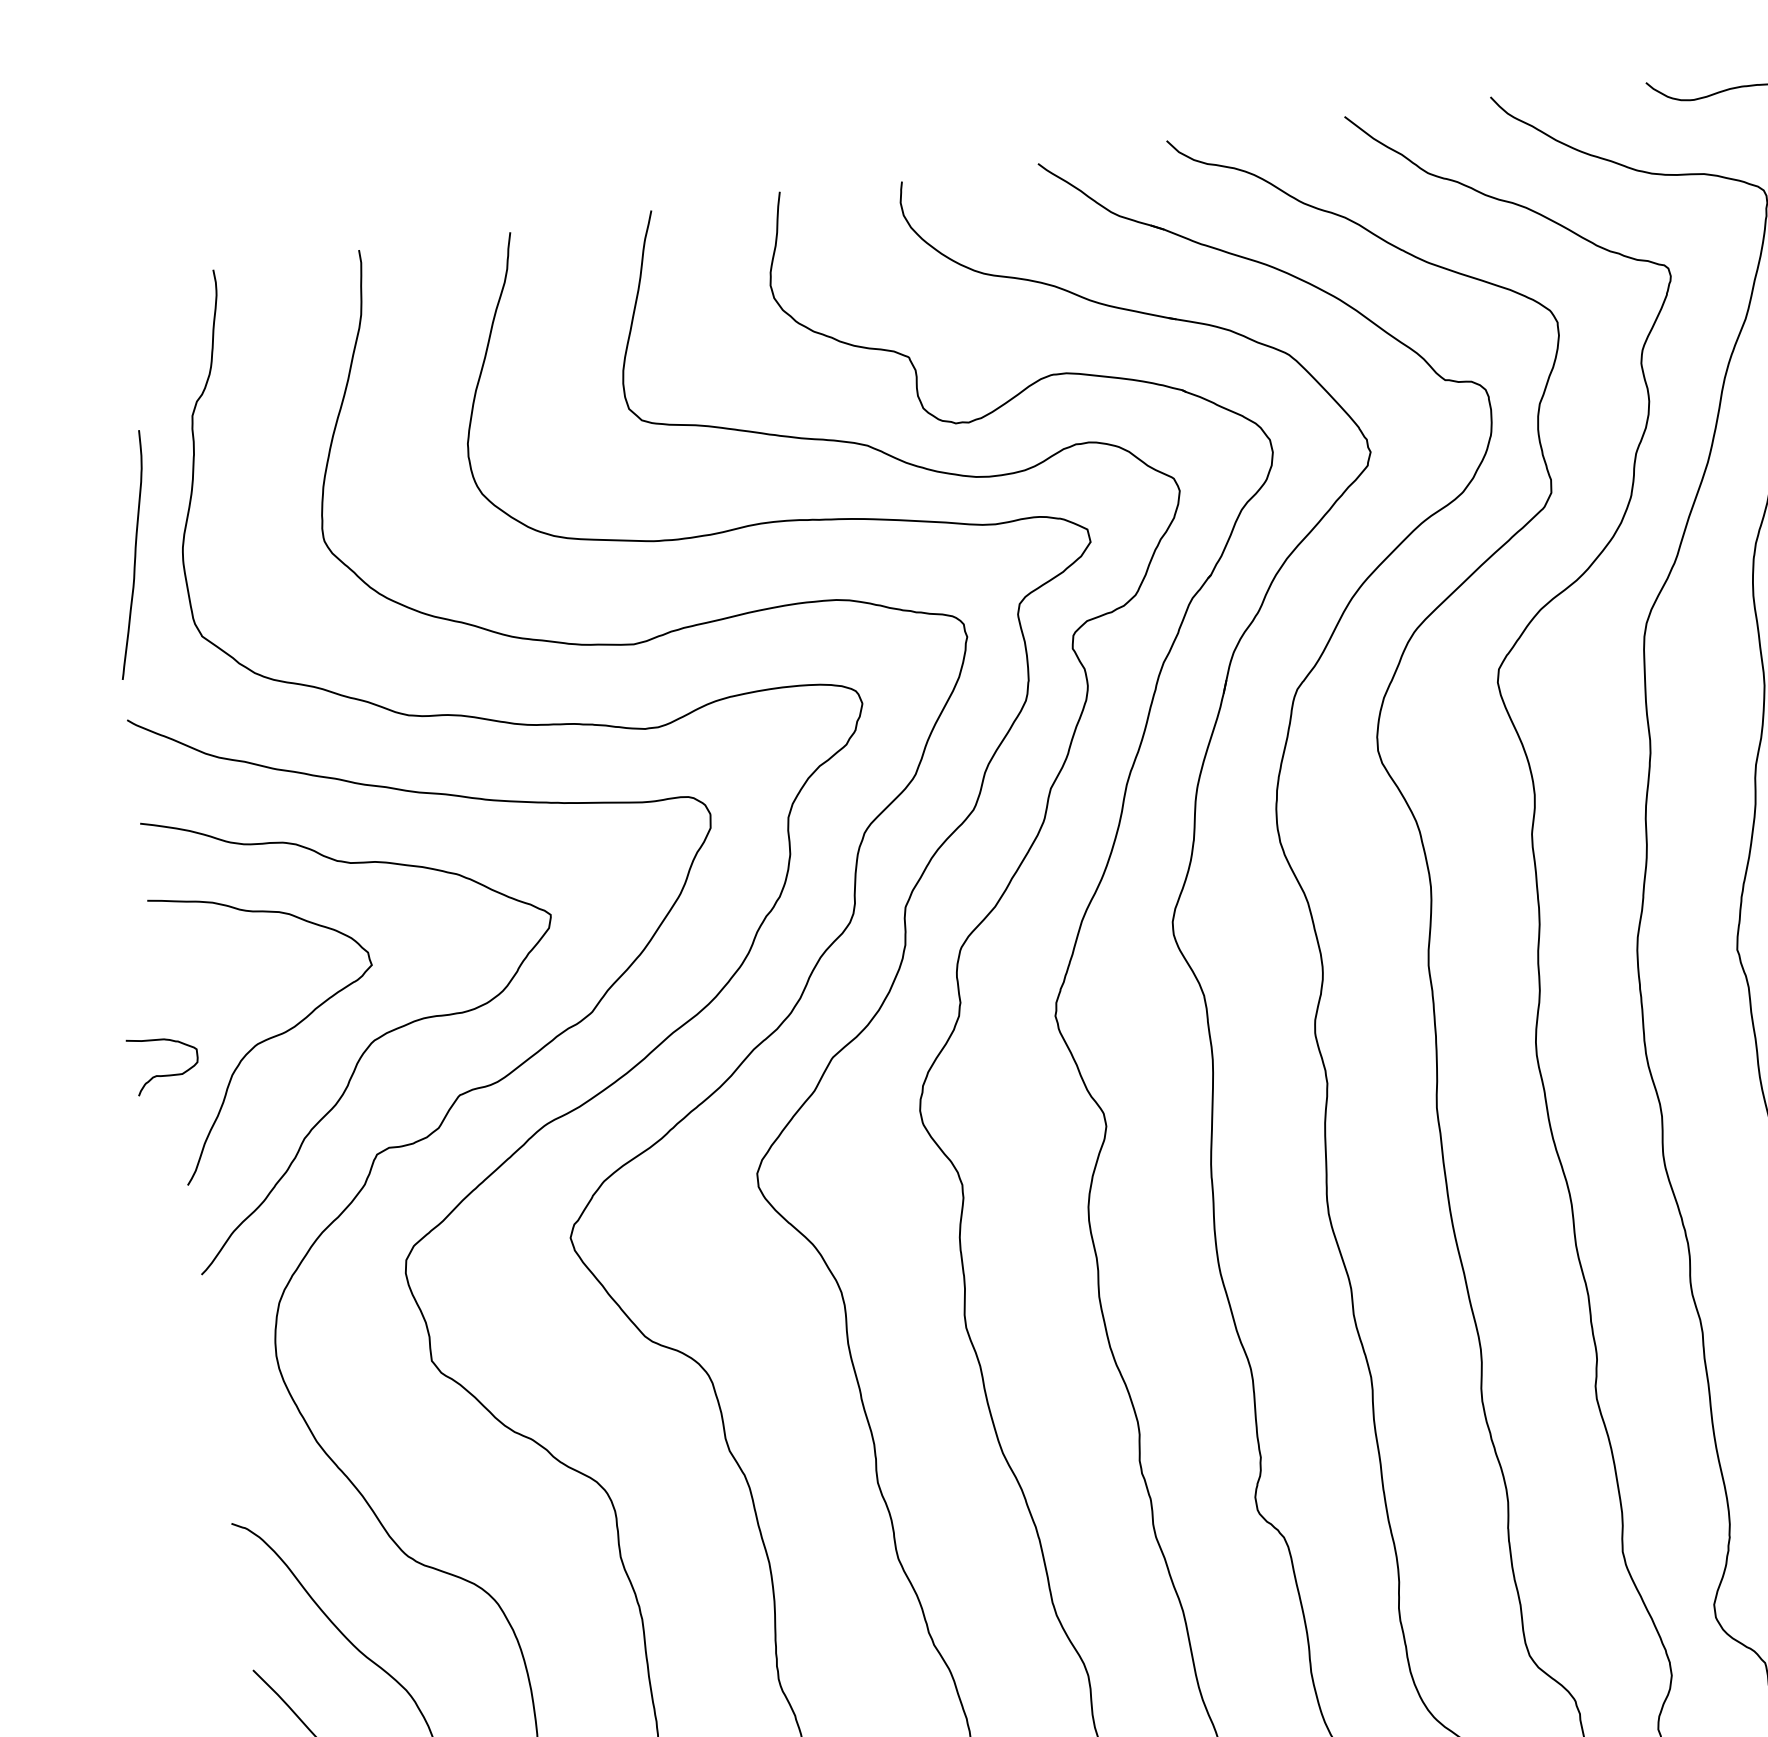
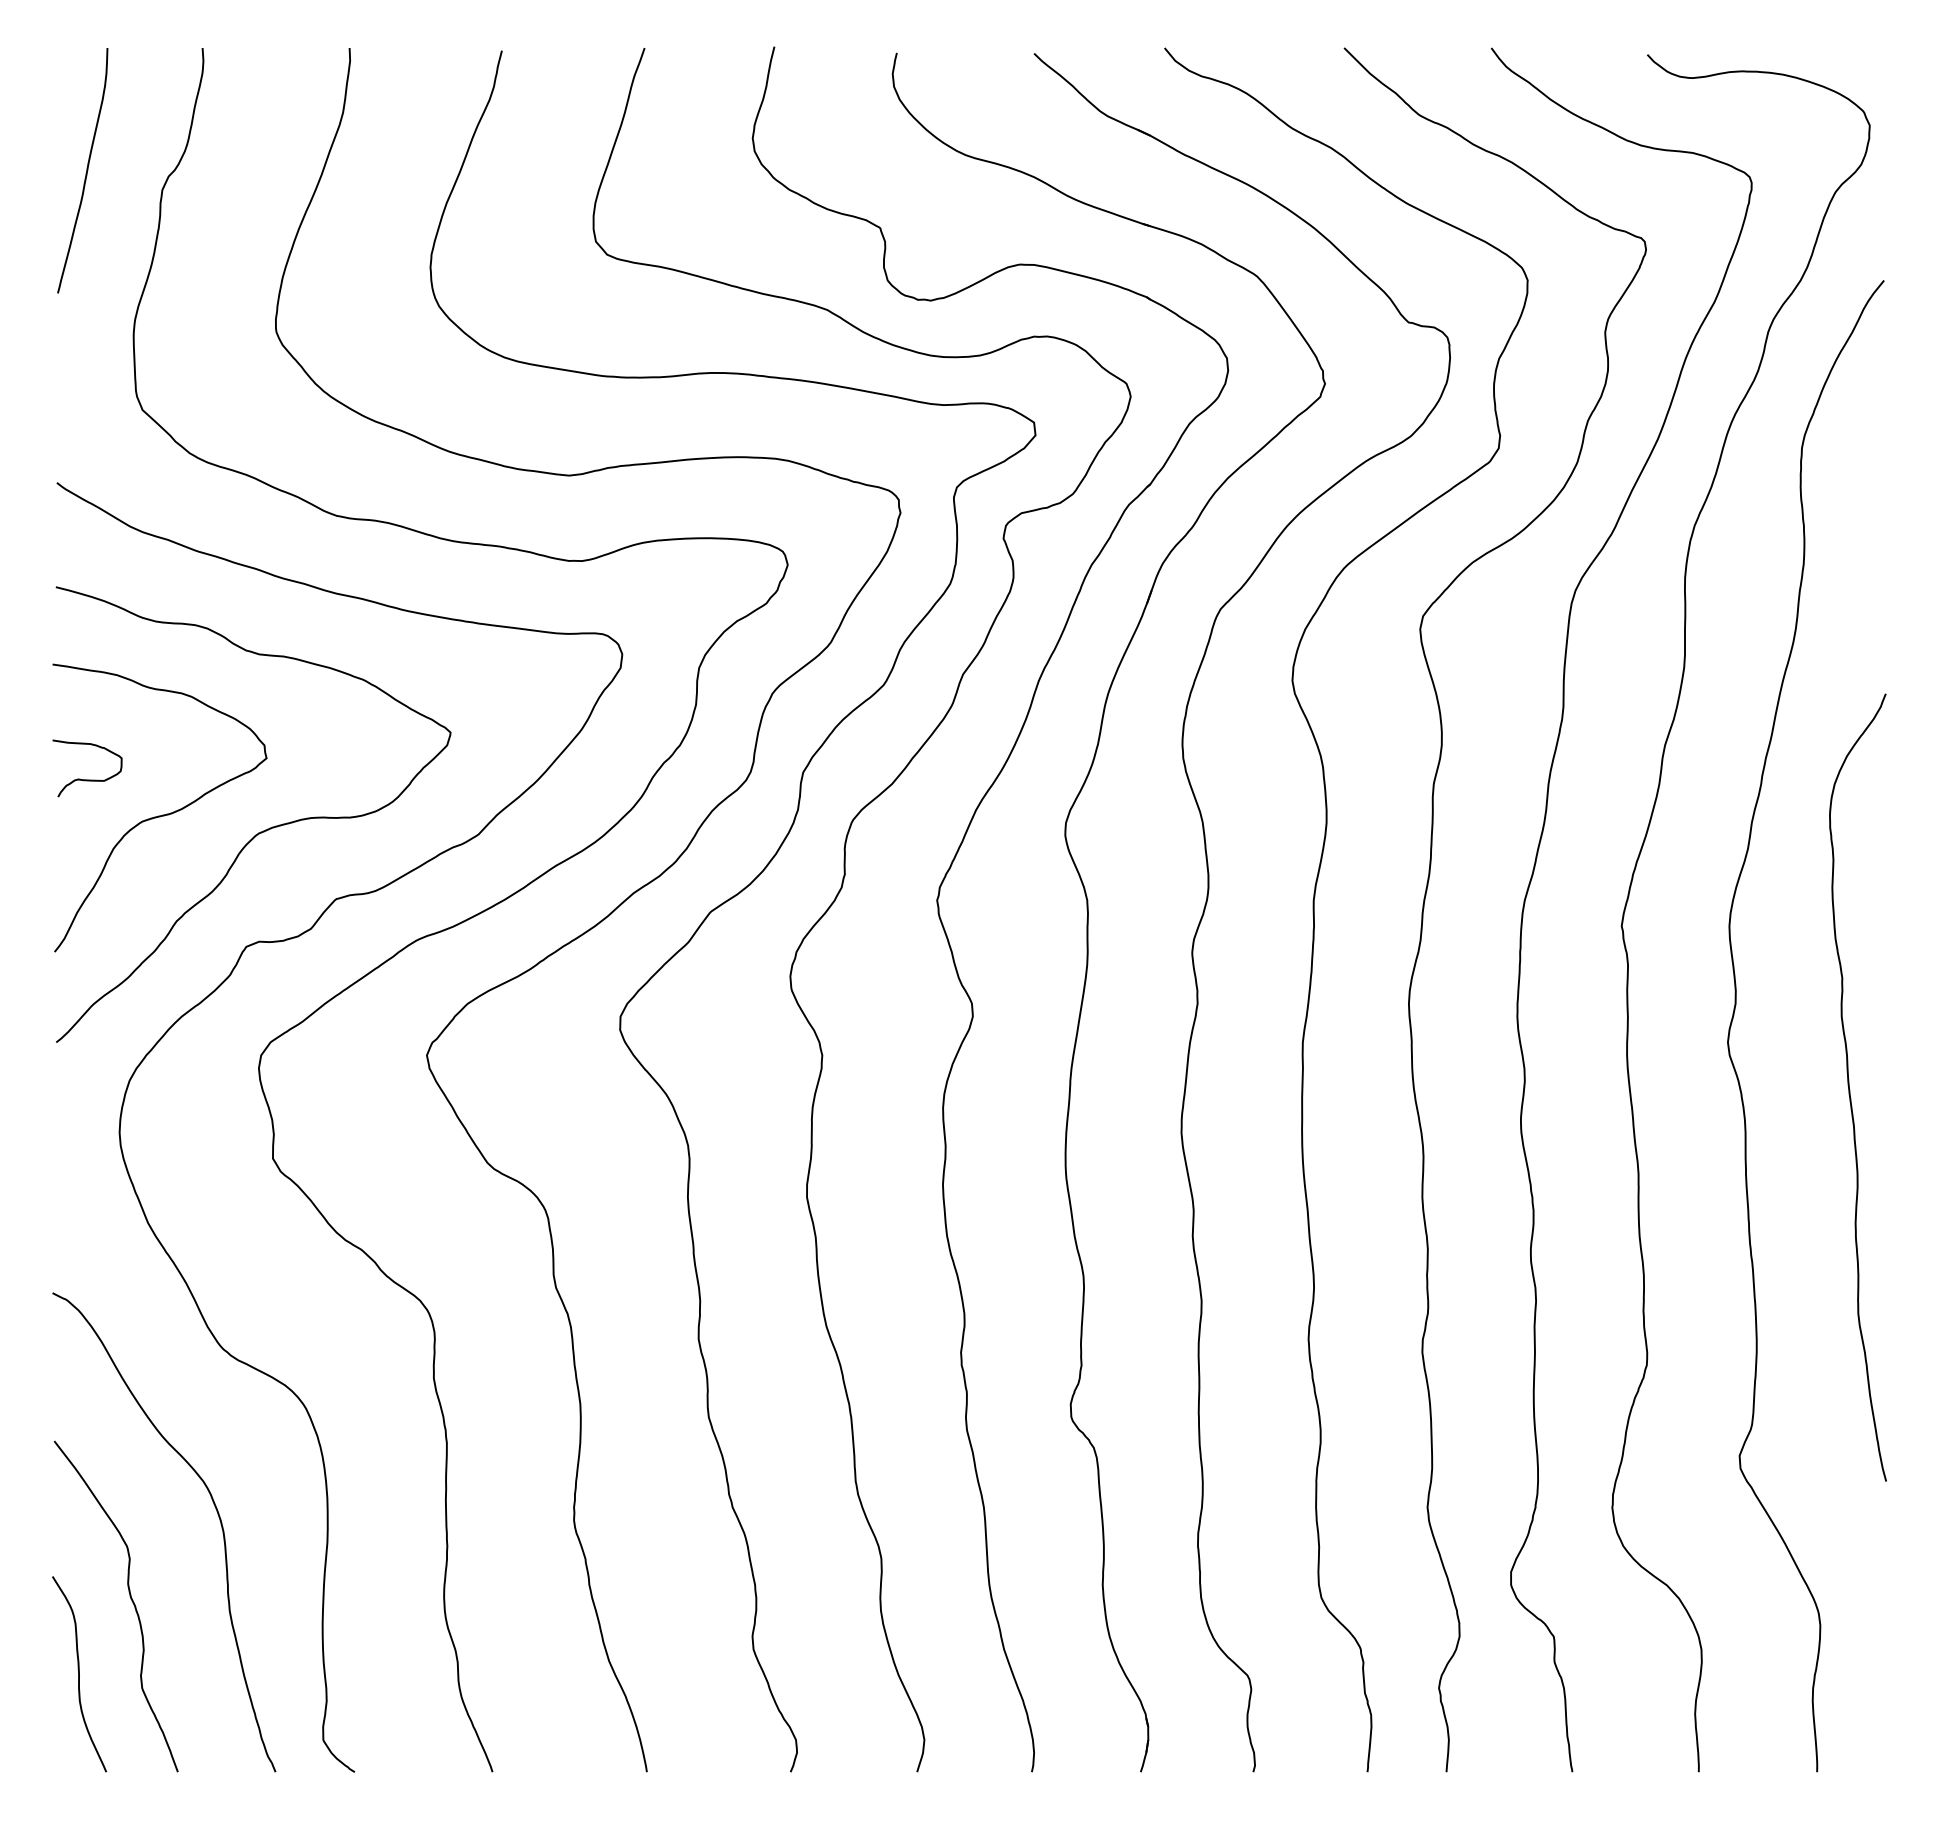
curve: (134, 554) -> (86, 170), moved
curve: (165, 1074) -> (87, 779), moved

